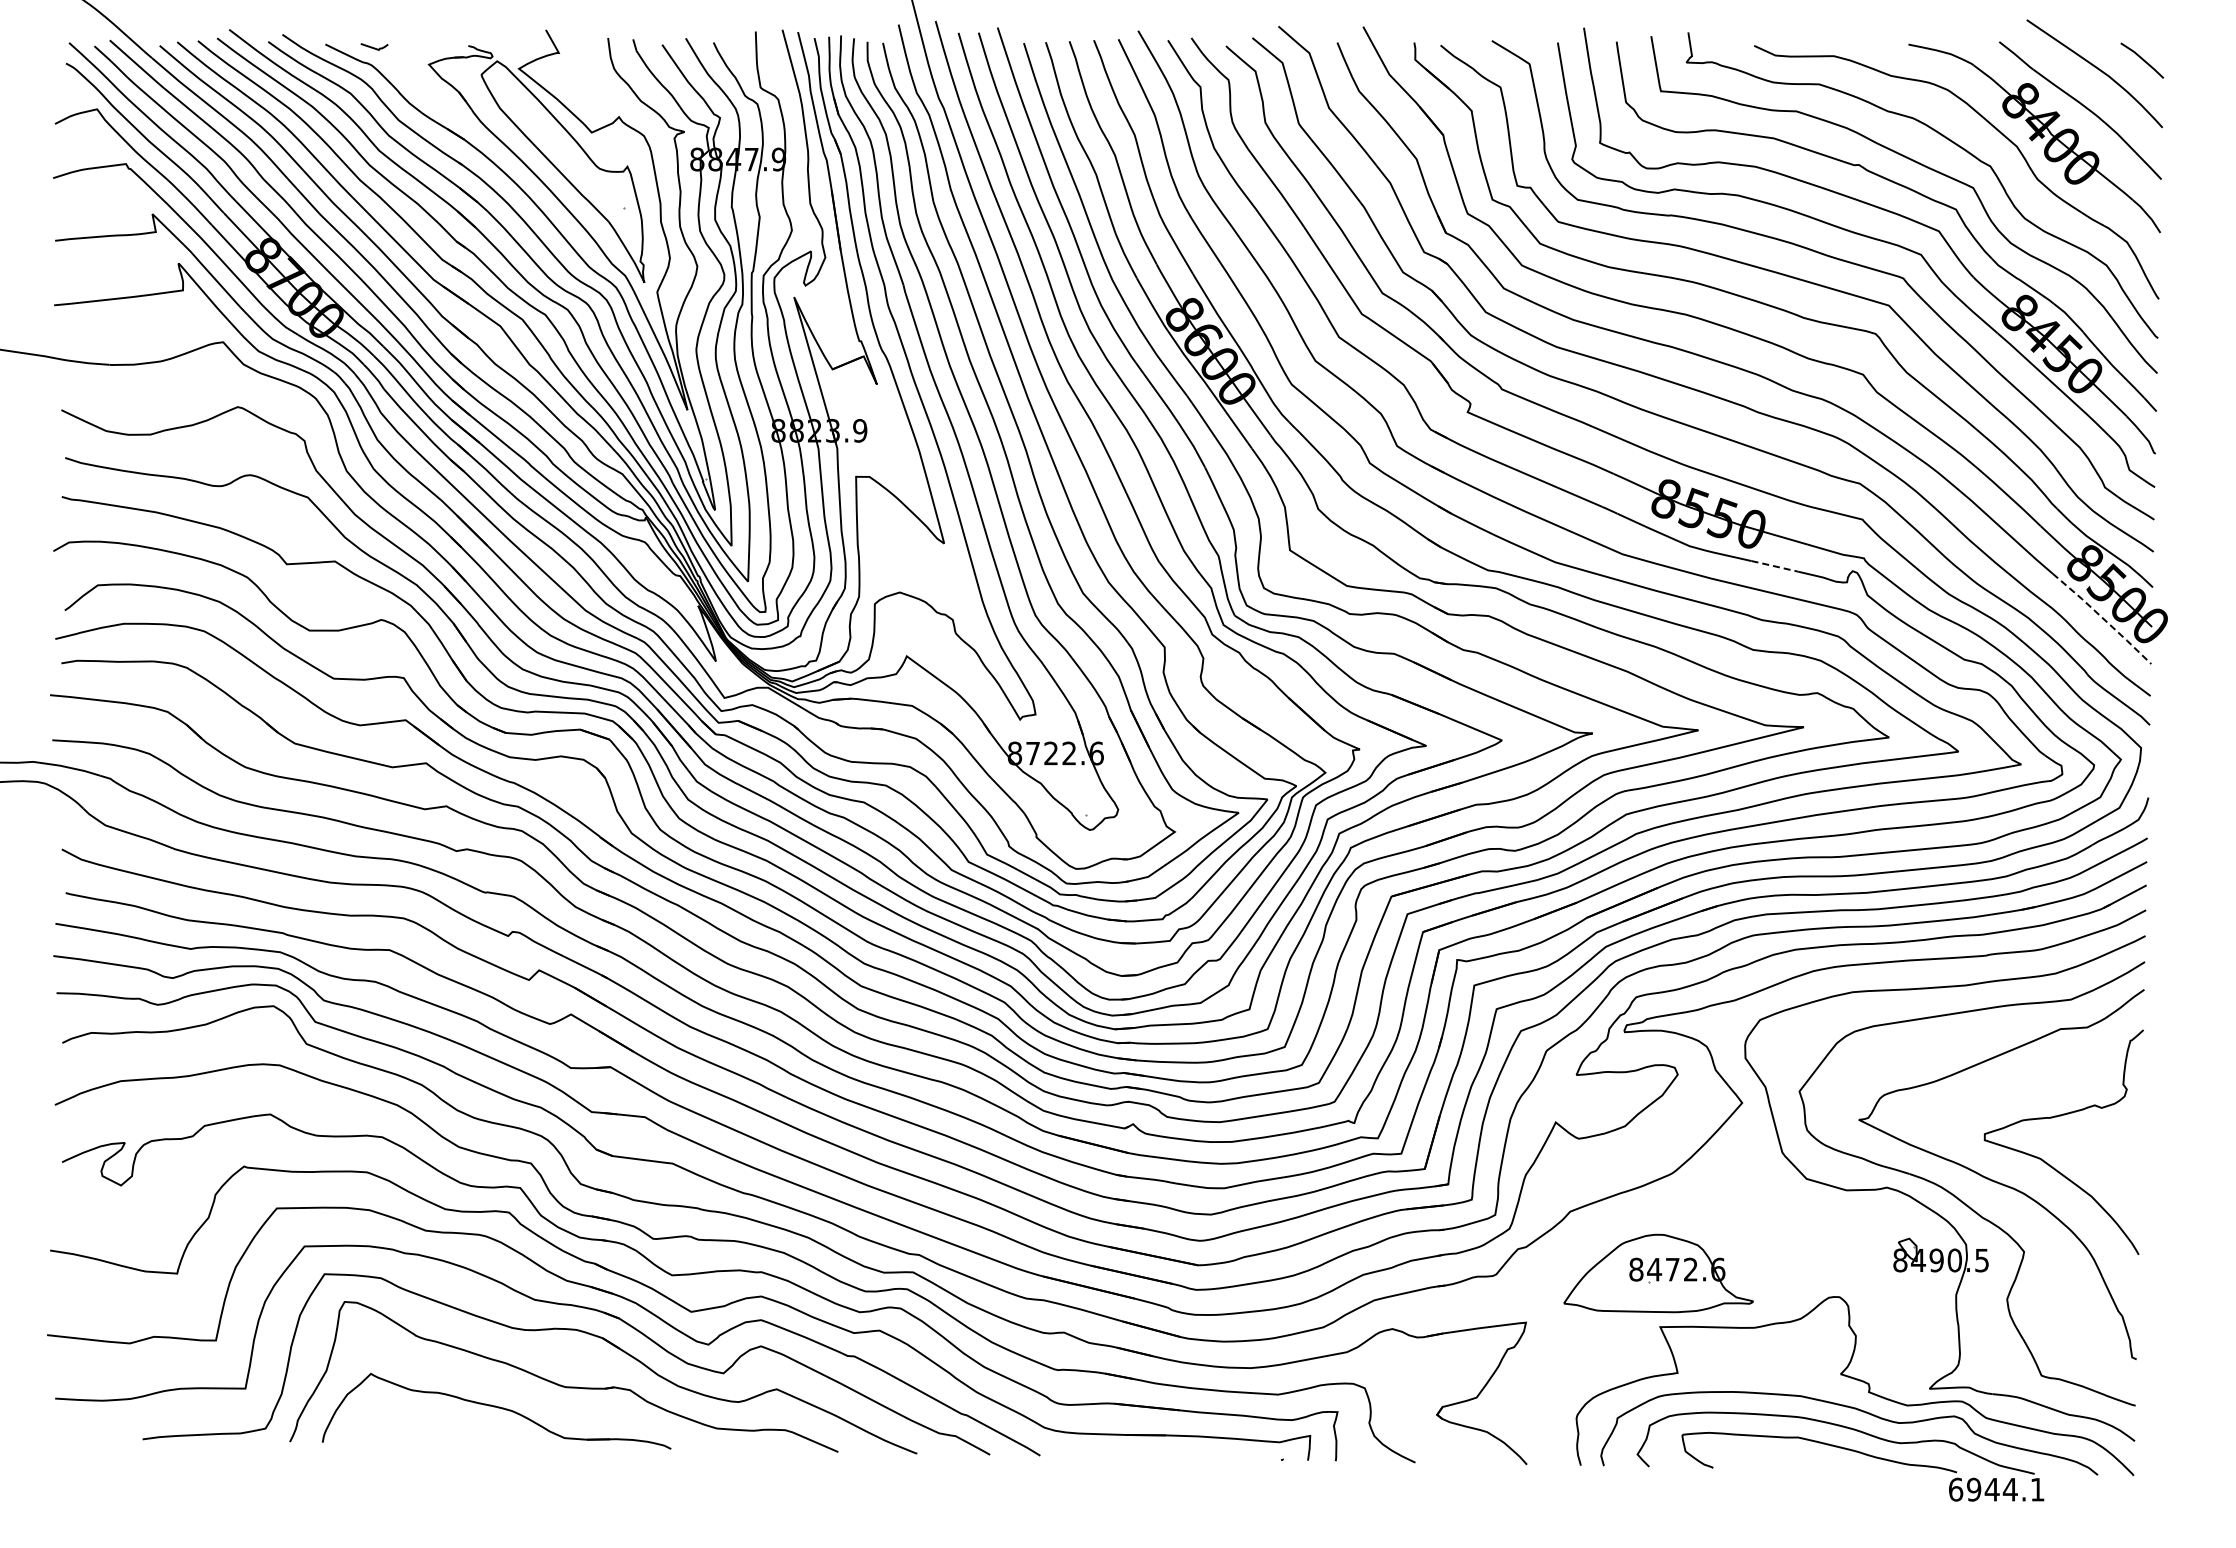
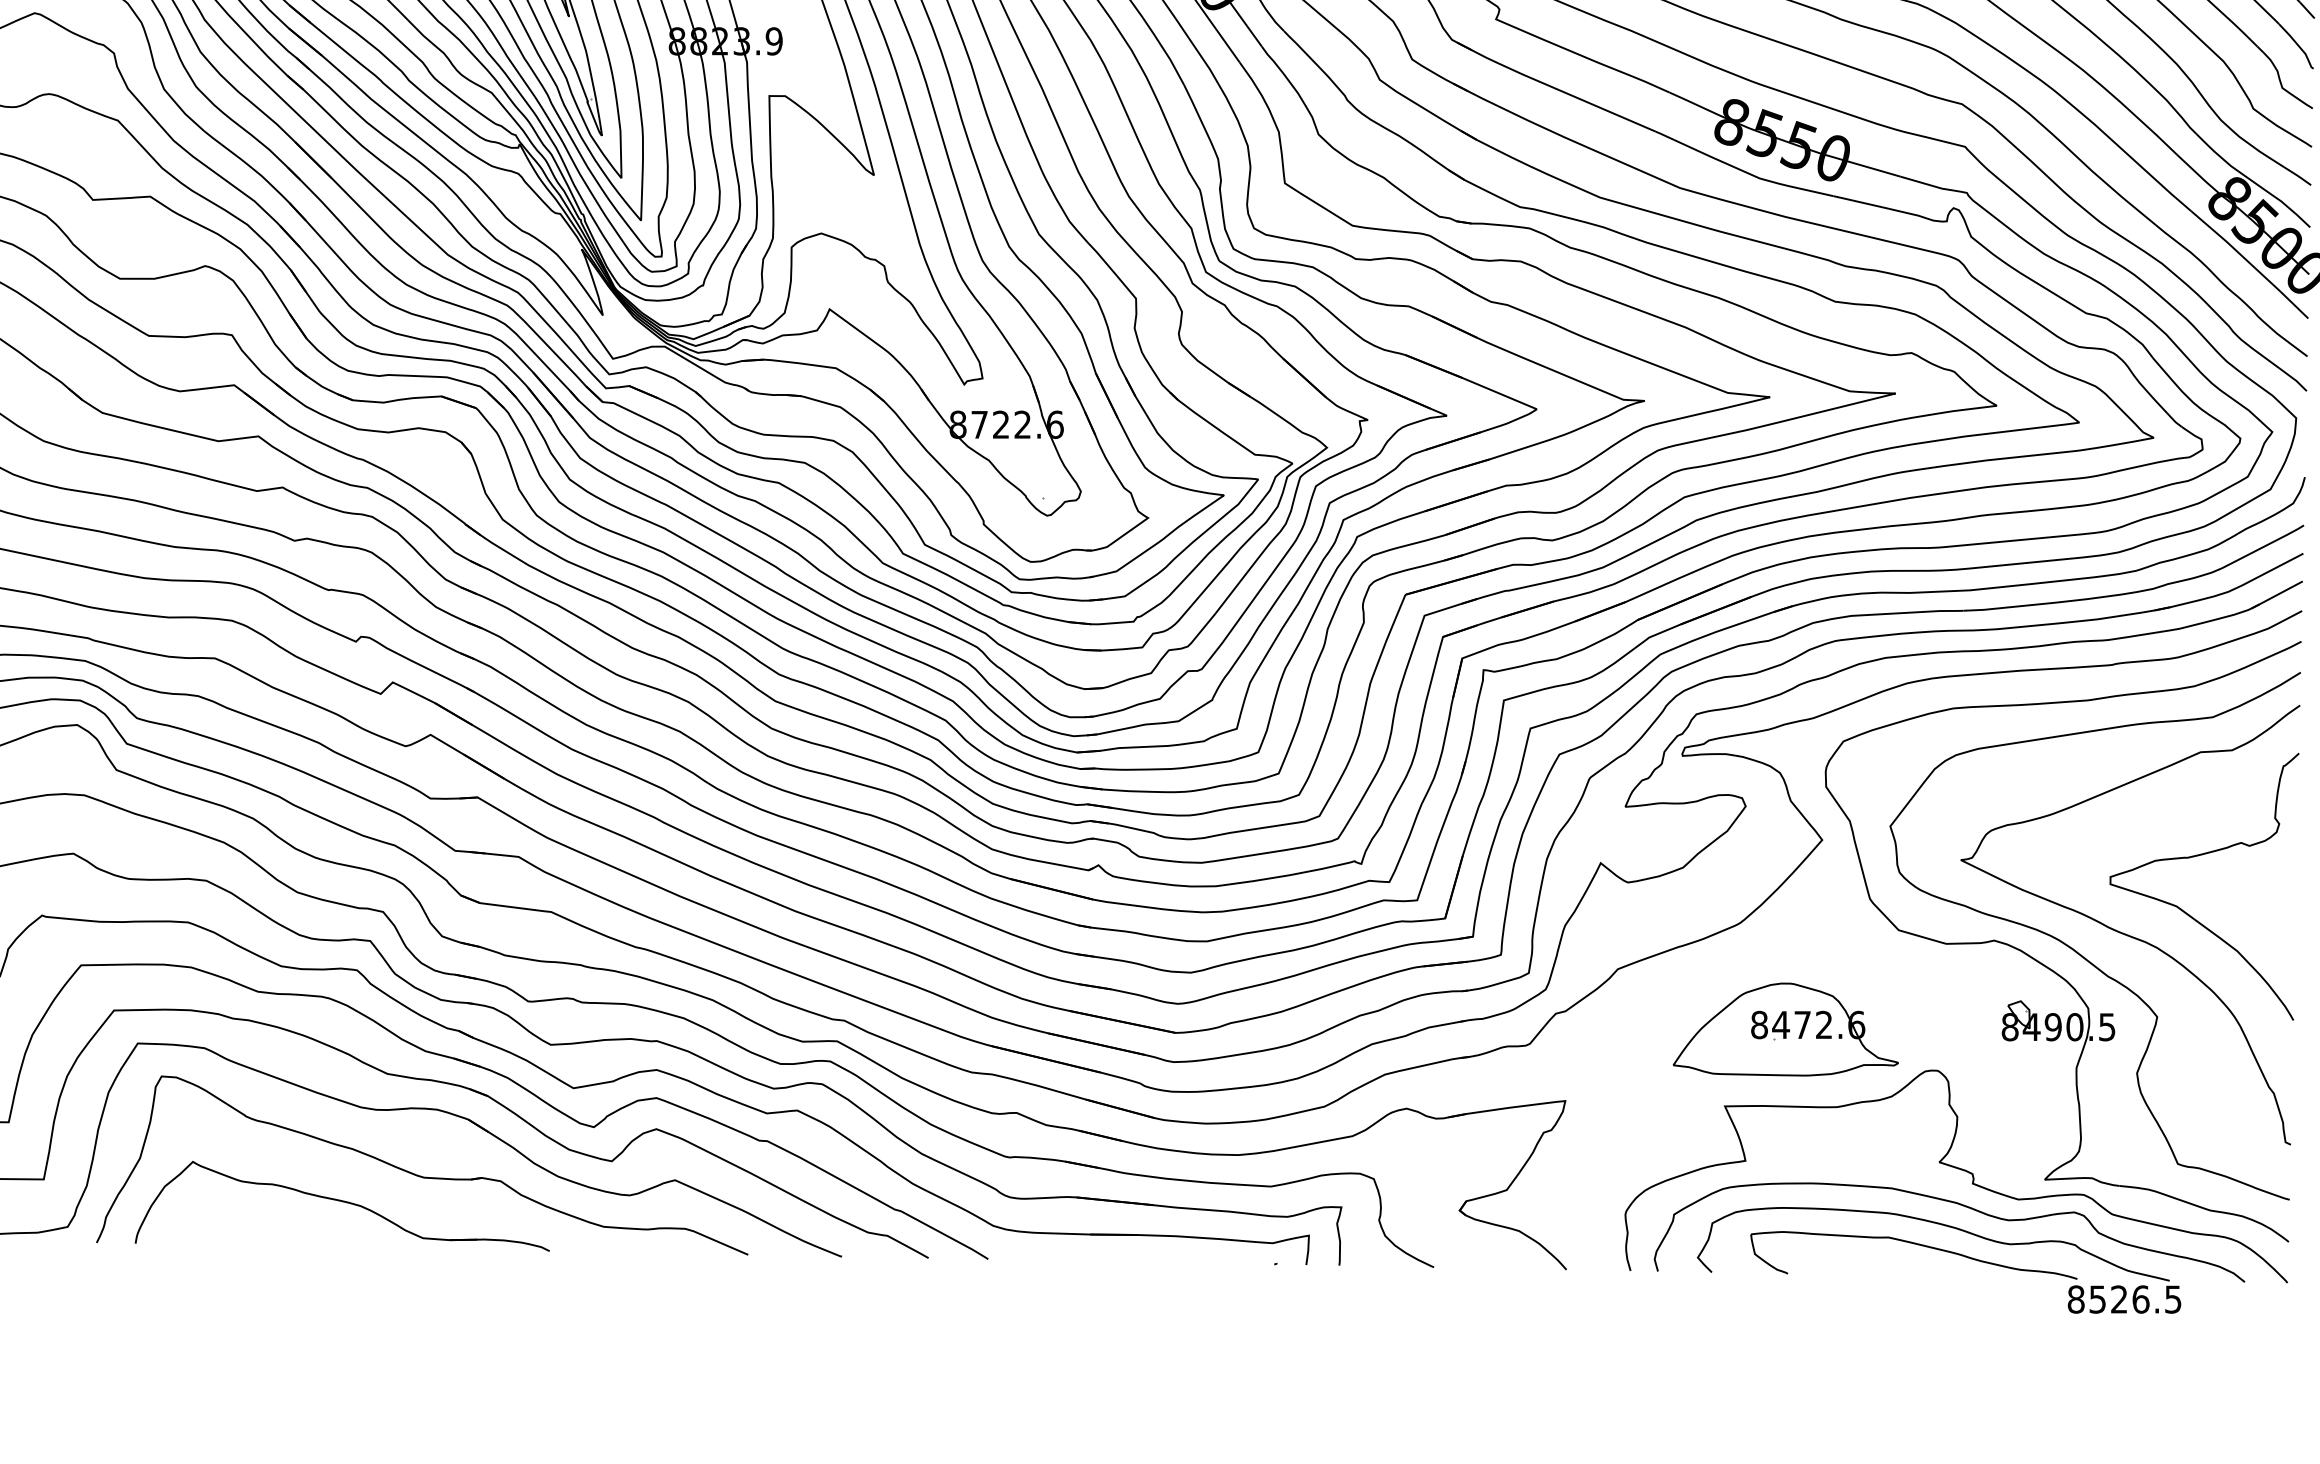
line: (1775, 566) -> (1861, 202), dashed -> solid
line: (2103, 618) -> (2251, 264), dashed -> solid
part: (1658, 1273) -> (1785, 1029), moved
text: (1996, 1489) -> (2124, 1299), 6944.1 -> 8526.5

